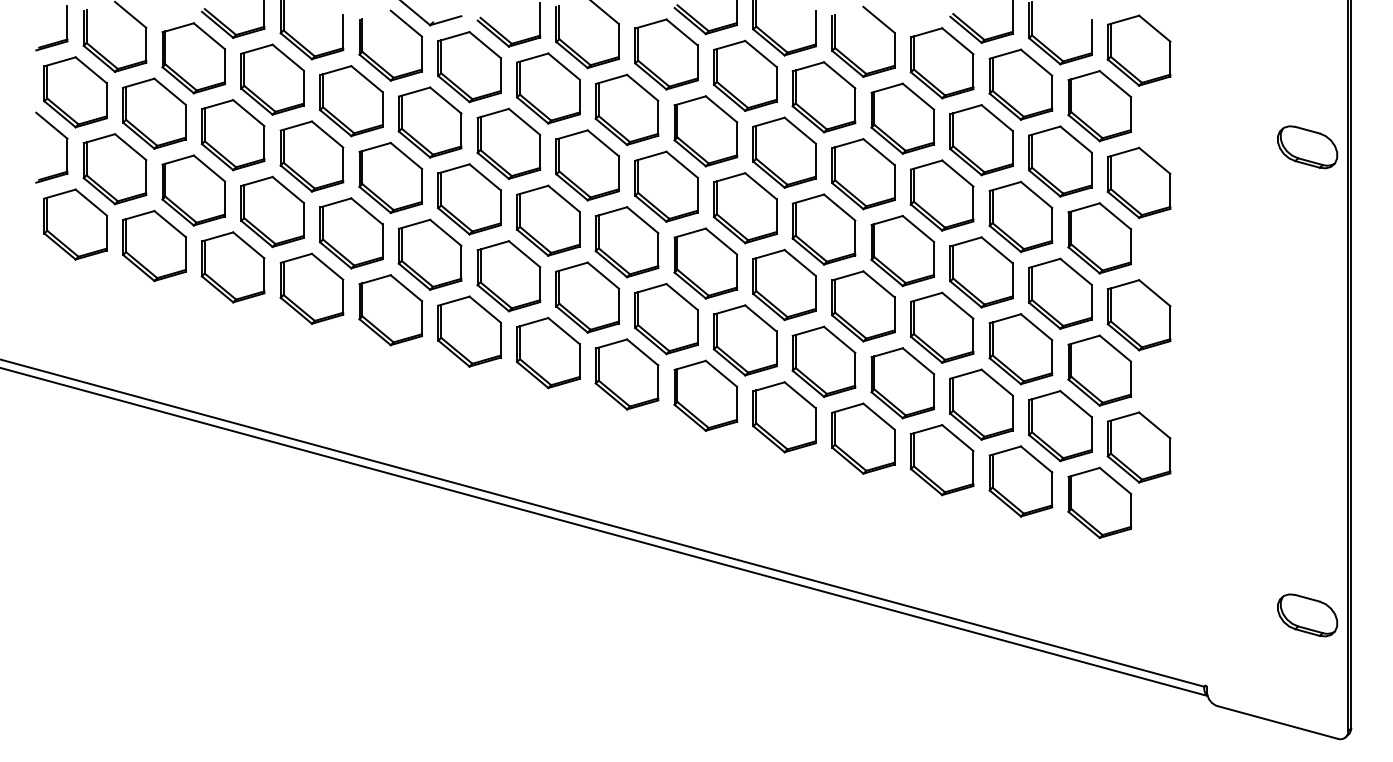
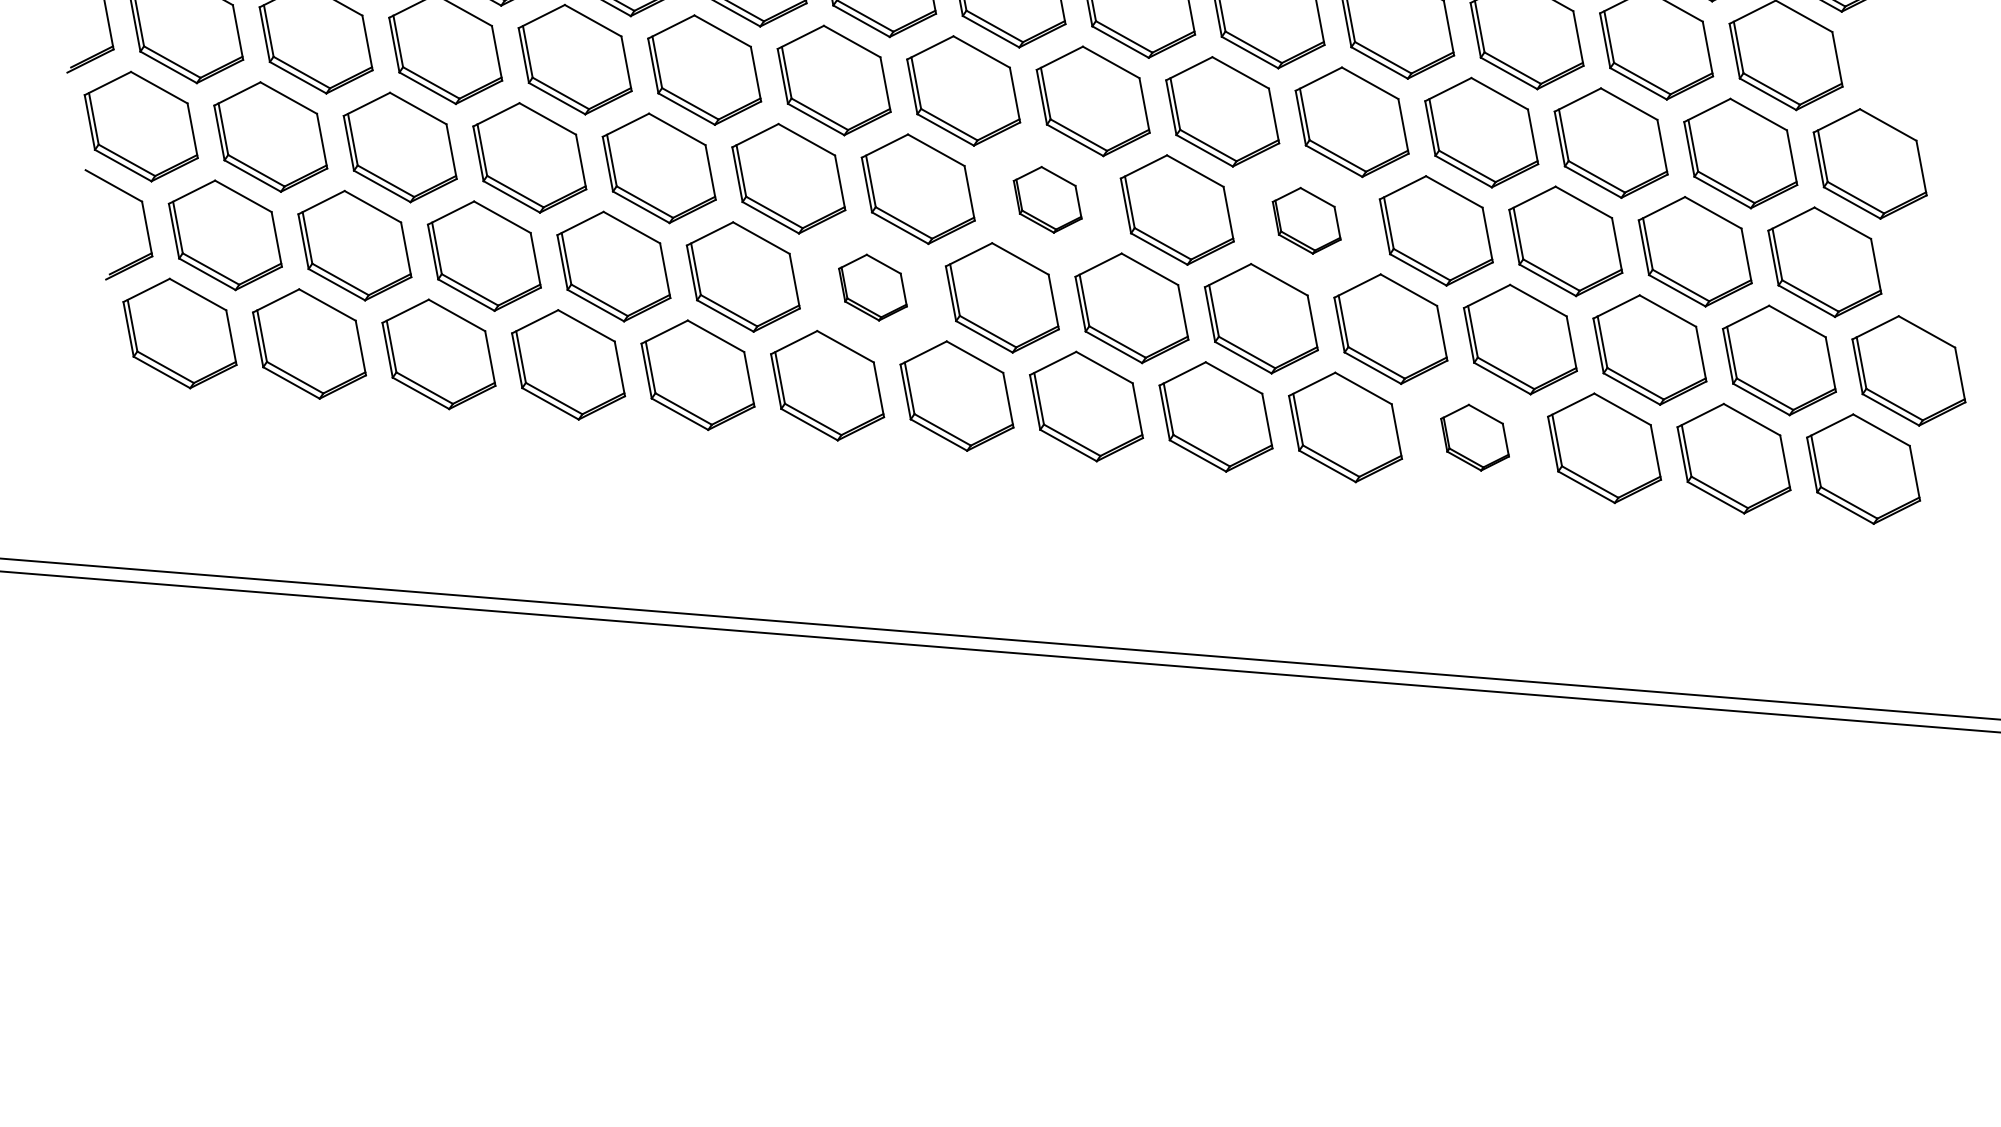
part: (626, 242) -> (1046, 200), size x0.6
part: (508, 276) -> (872, 288), size x0.6
part: (784, 285) -> (1306, 221), size x0.6
part: (863, 438) -> (1475, 437), size x0.6

